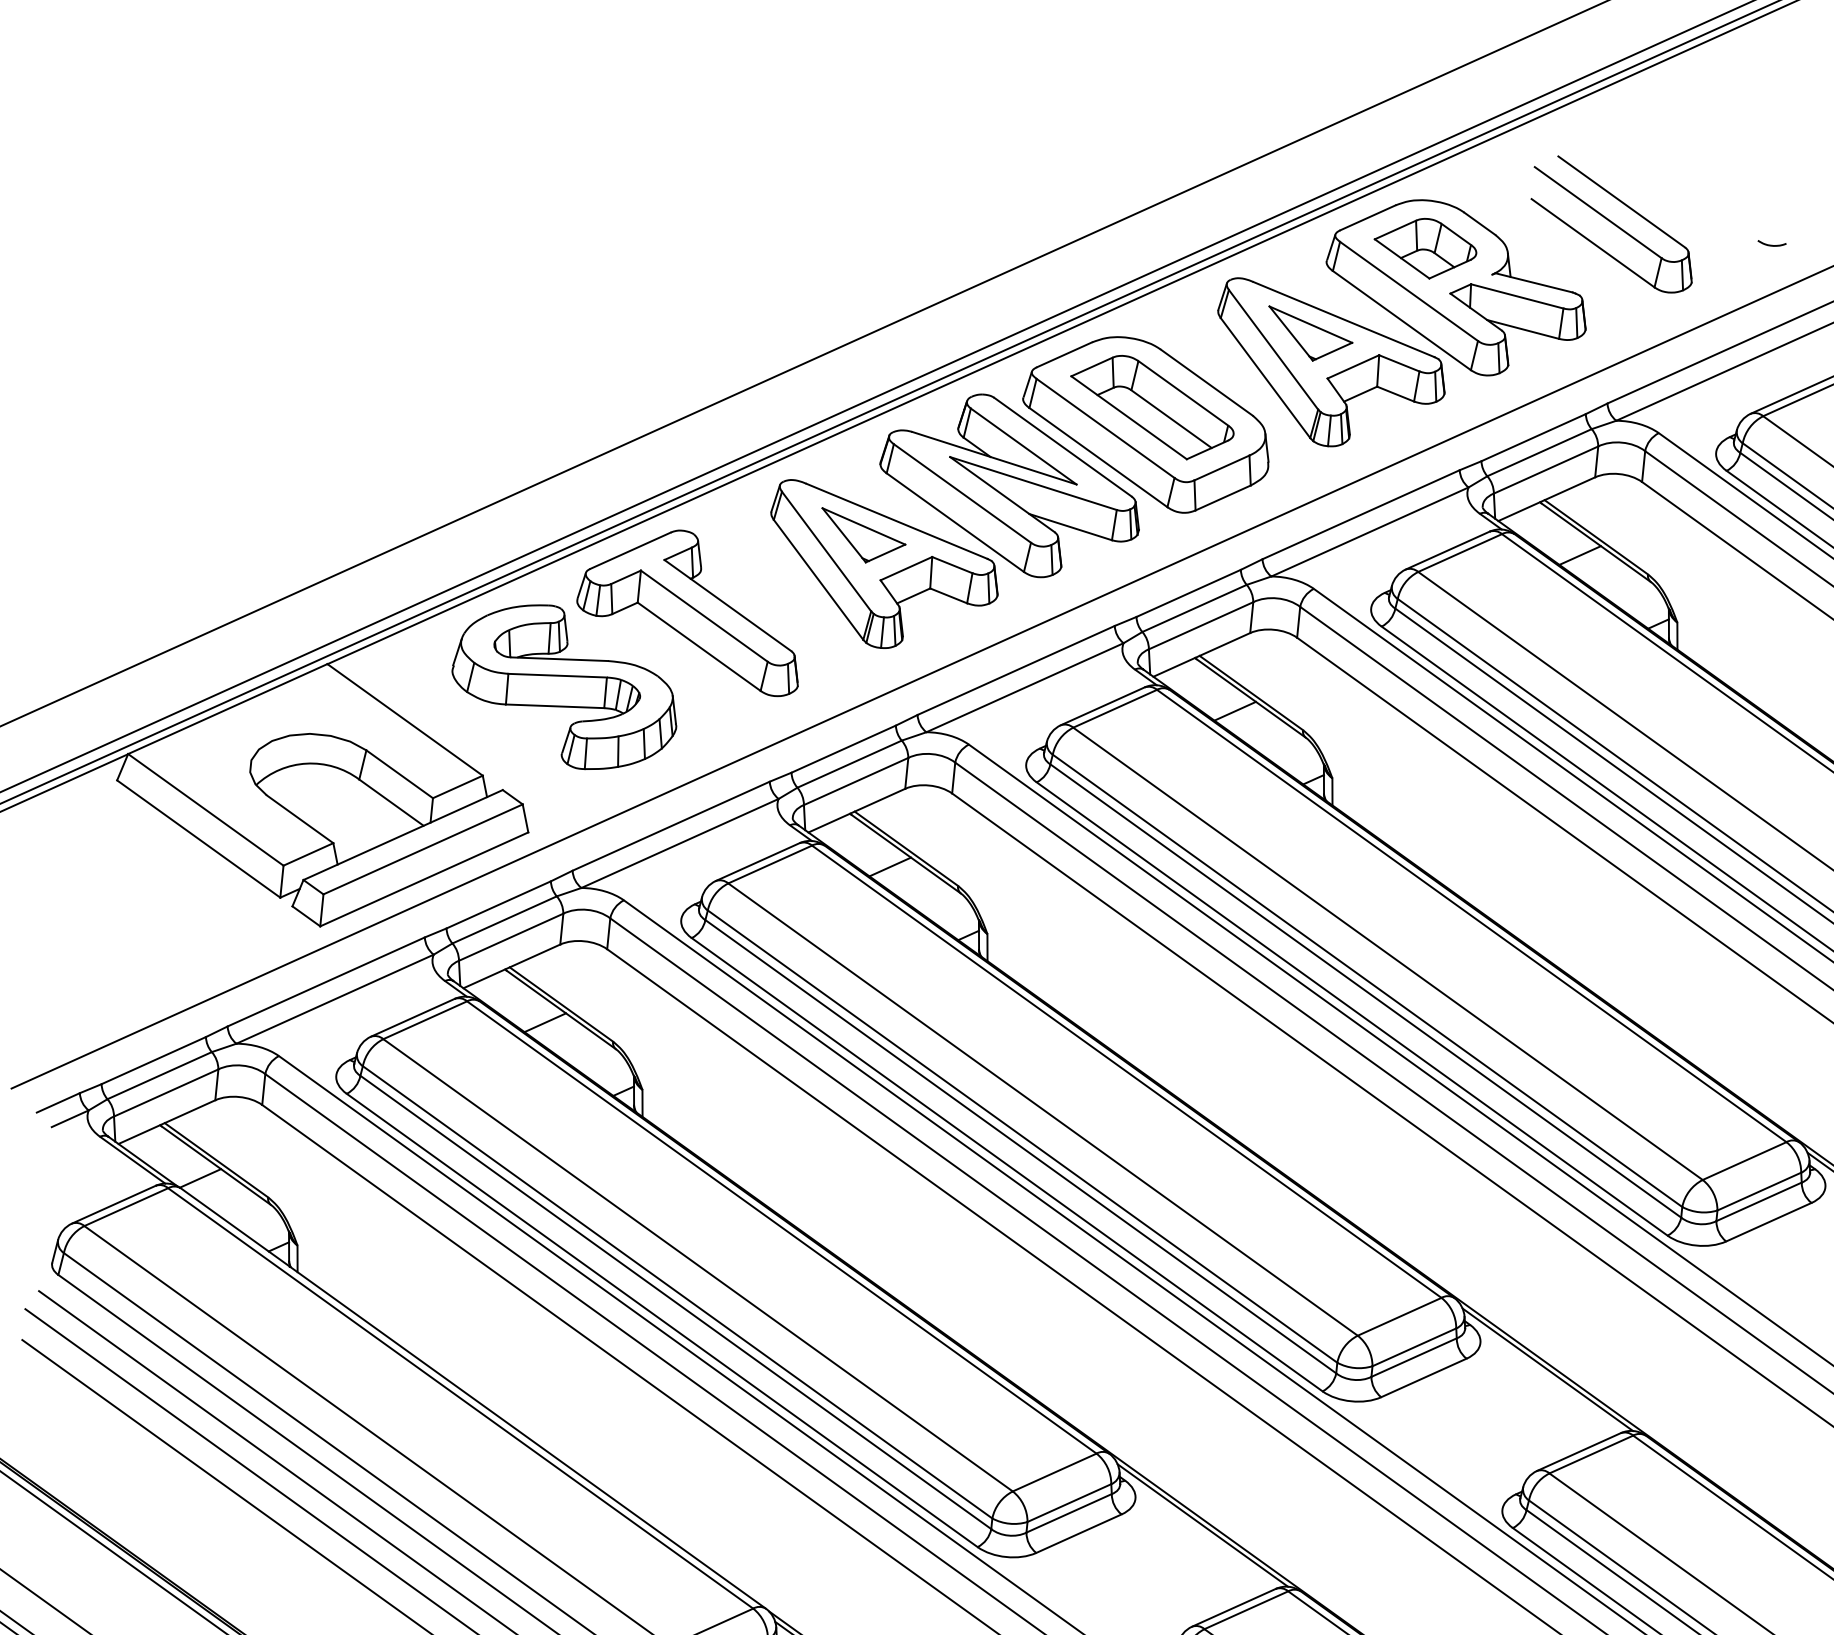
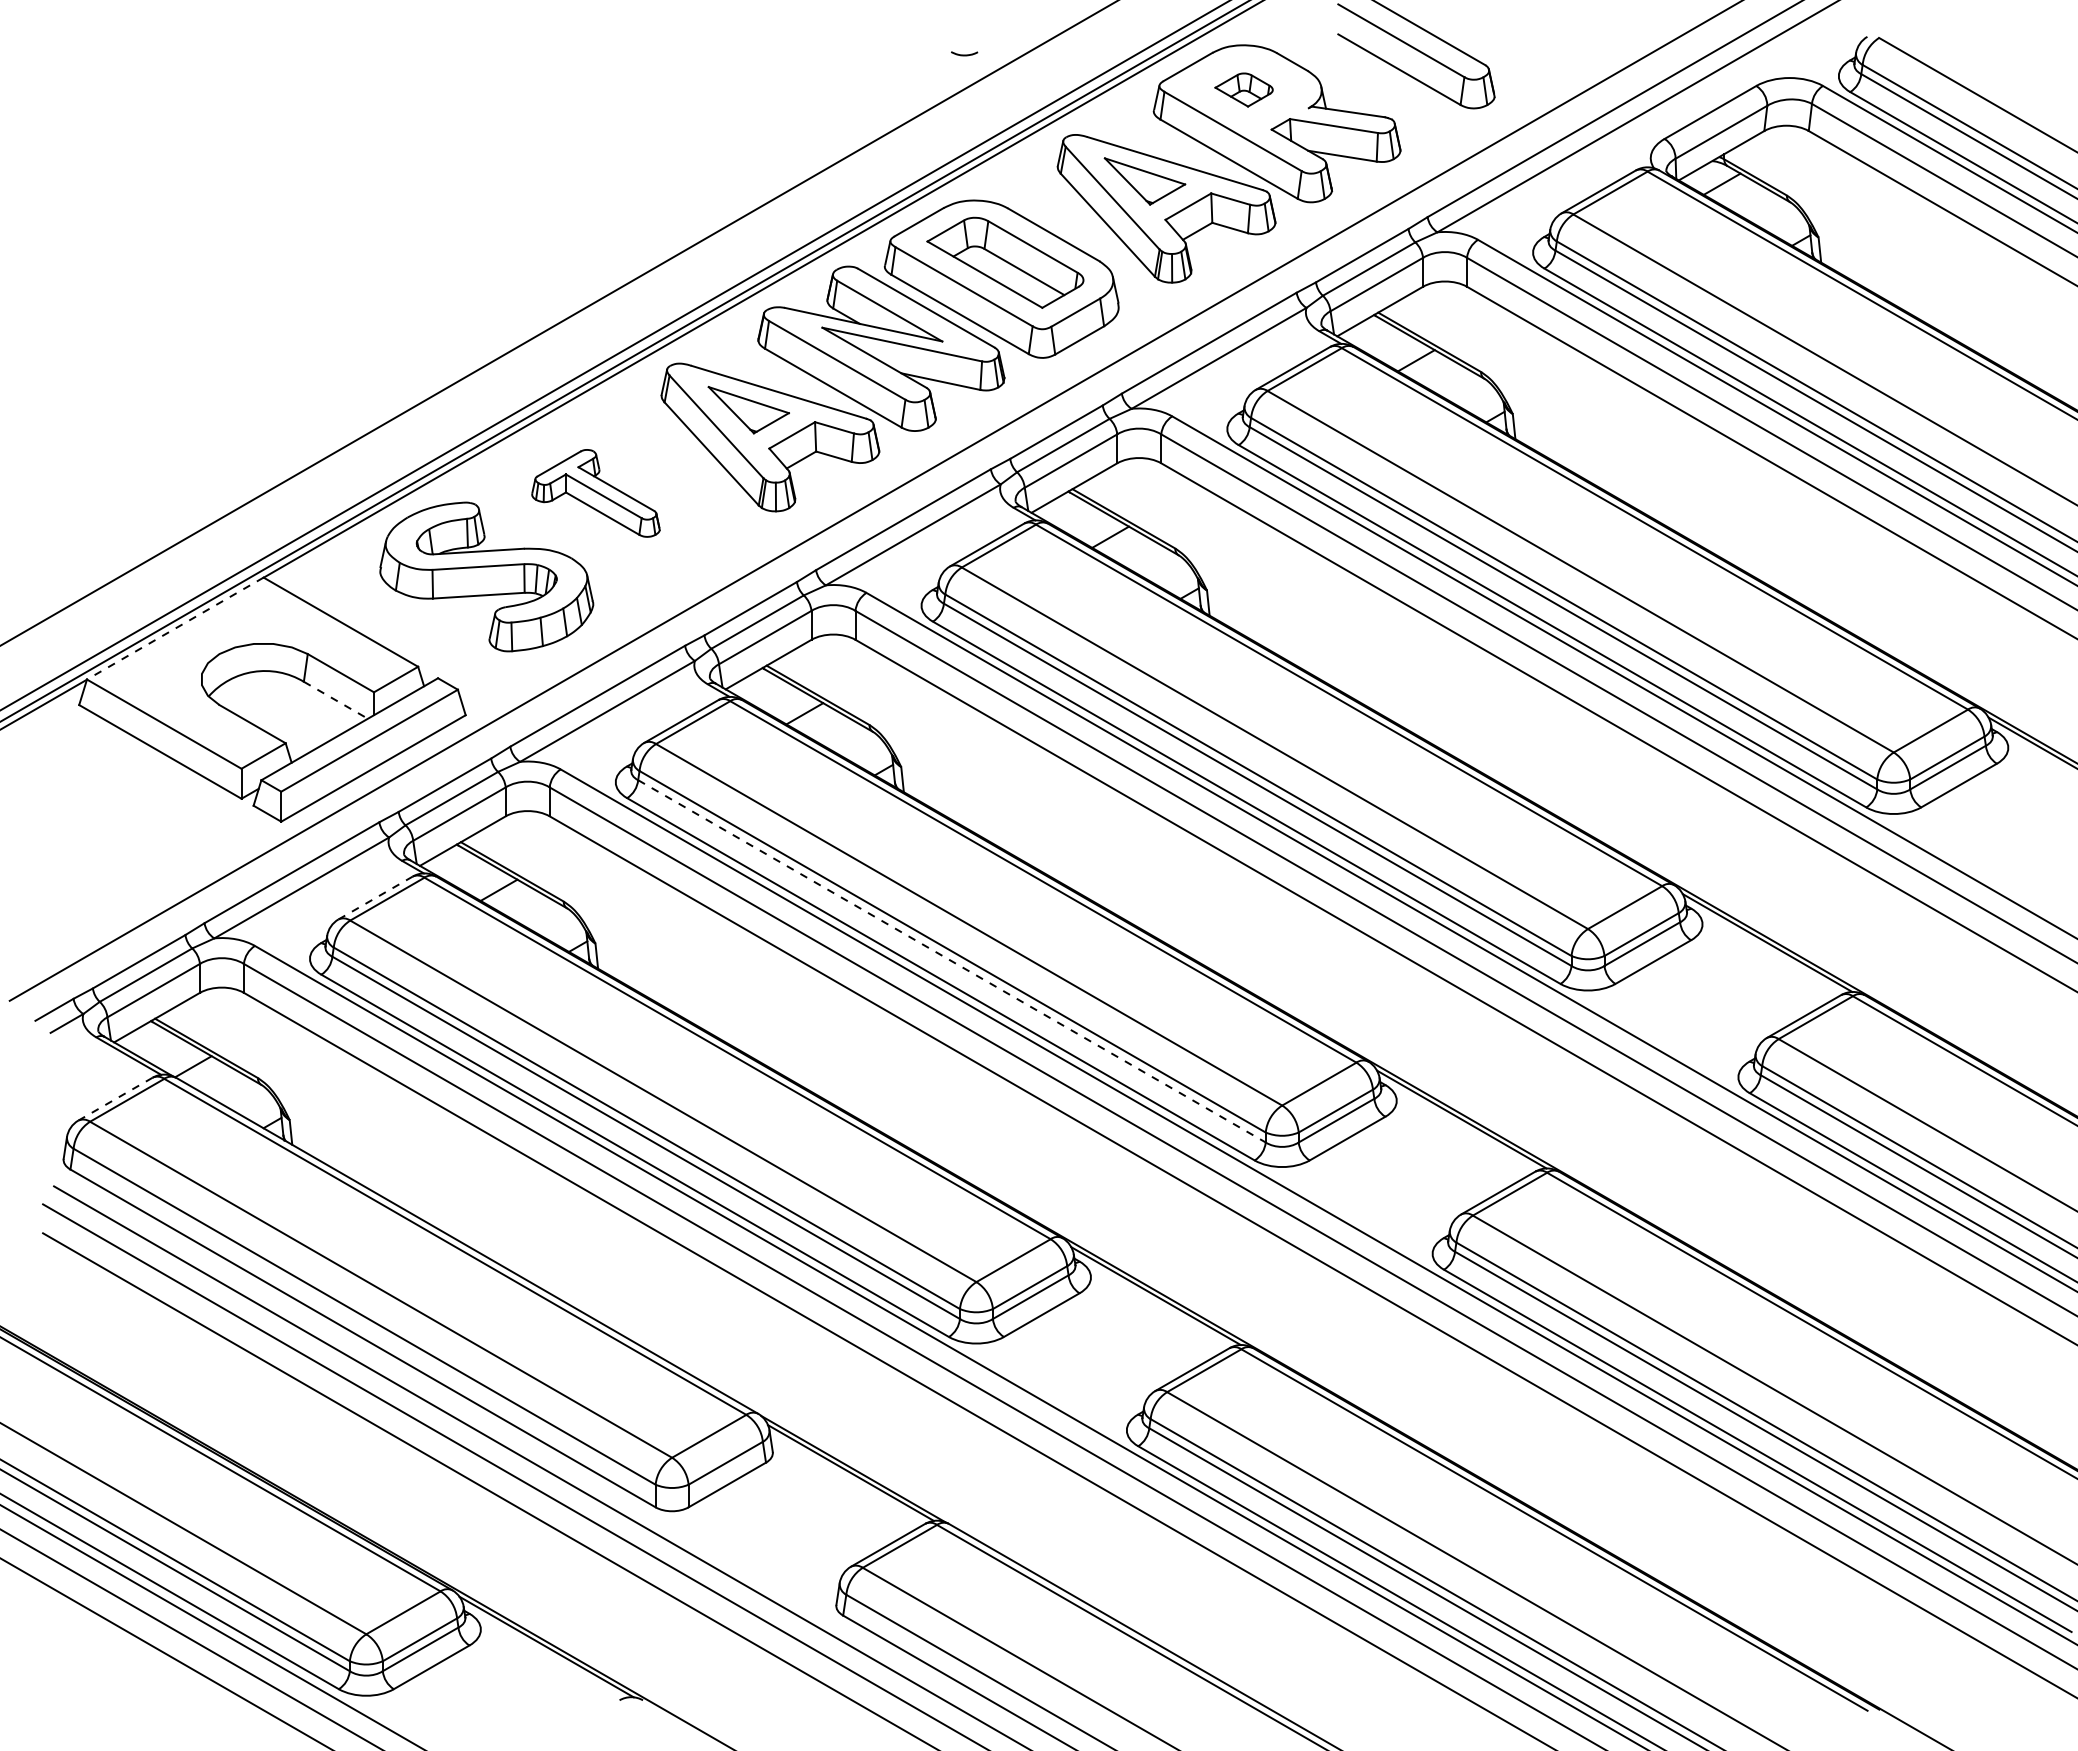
curve: (1771, 244) -> (964, 54), moved
part: (1424, 247) -> (1243, 89), size x0.6
part: (690, 609) -> (595, 493), size x0.6
line: (228, 709) -> (175, 628), solid -> dashed
line: (391, 802) -> (335, 700), solid -> dashed
line: (412, 1017) -> (375, 897), solid -> dashed
line: (1021, 1146) -> (952, 961), solid -> dashed
line: (113, 1205) -> (115, 1099), solid -> dashed

